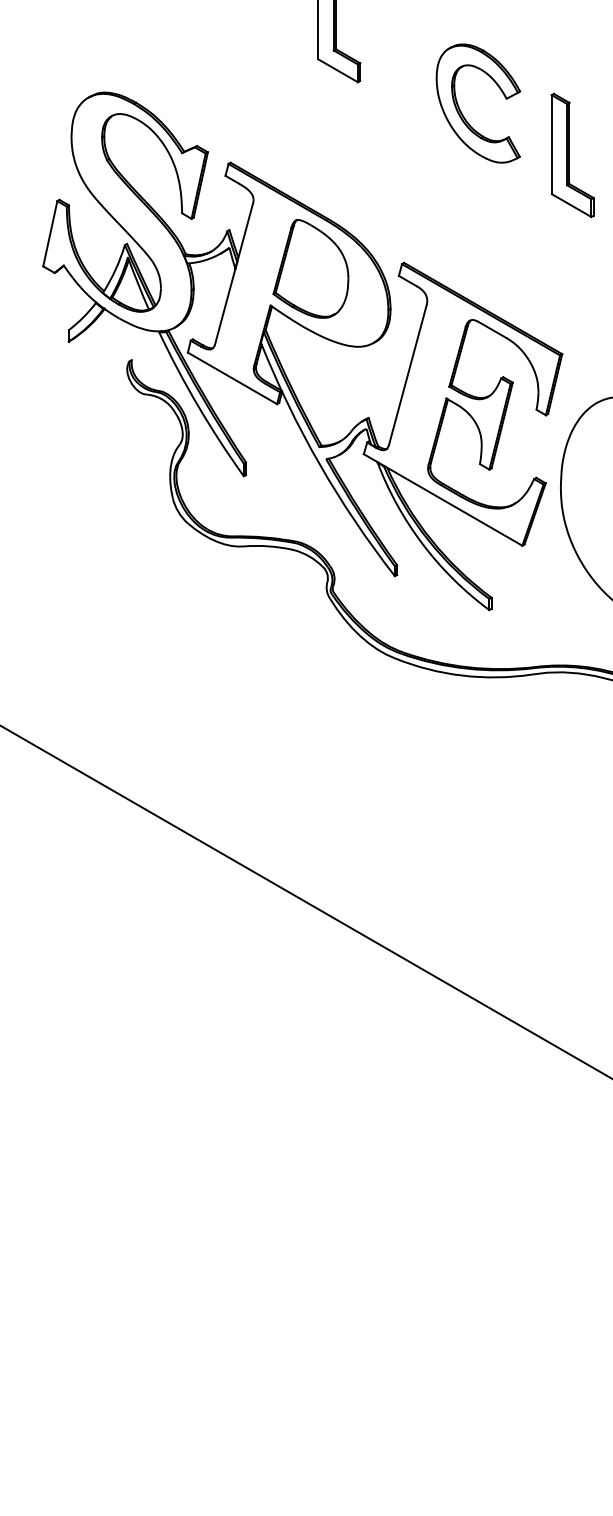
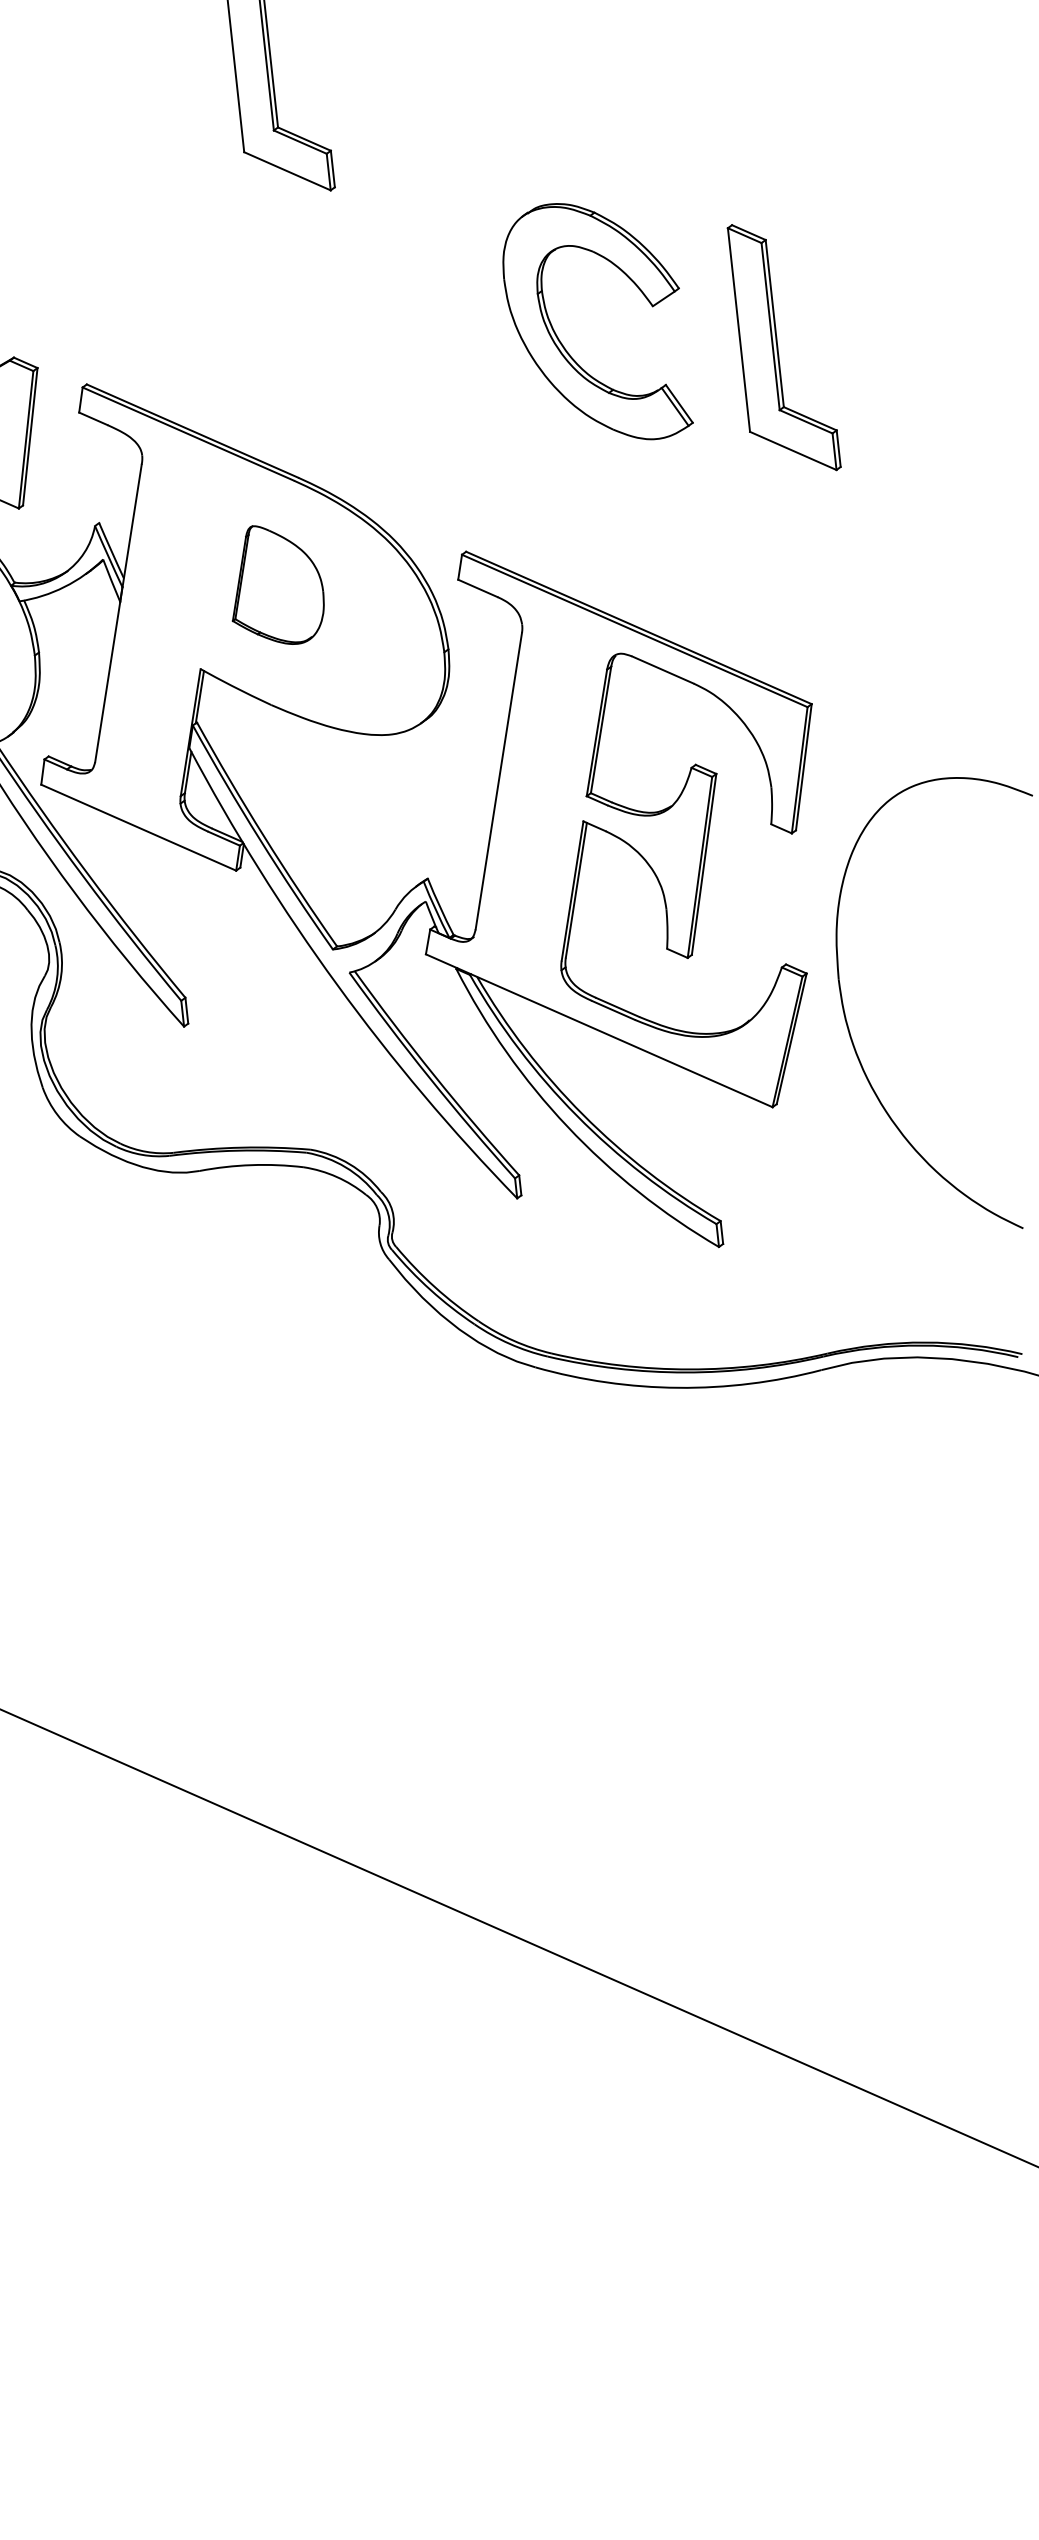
part: (463, 114) -> (567, 348), moved
part: (572, 155) -> (783, 347), moved
part: (310, 268) -> (274, 584), size x0.6

